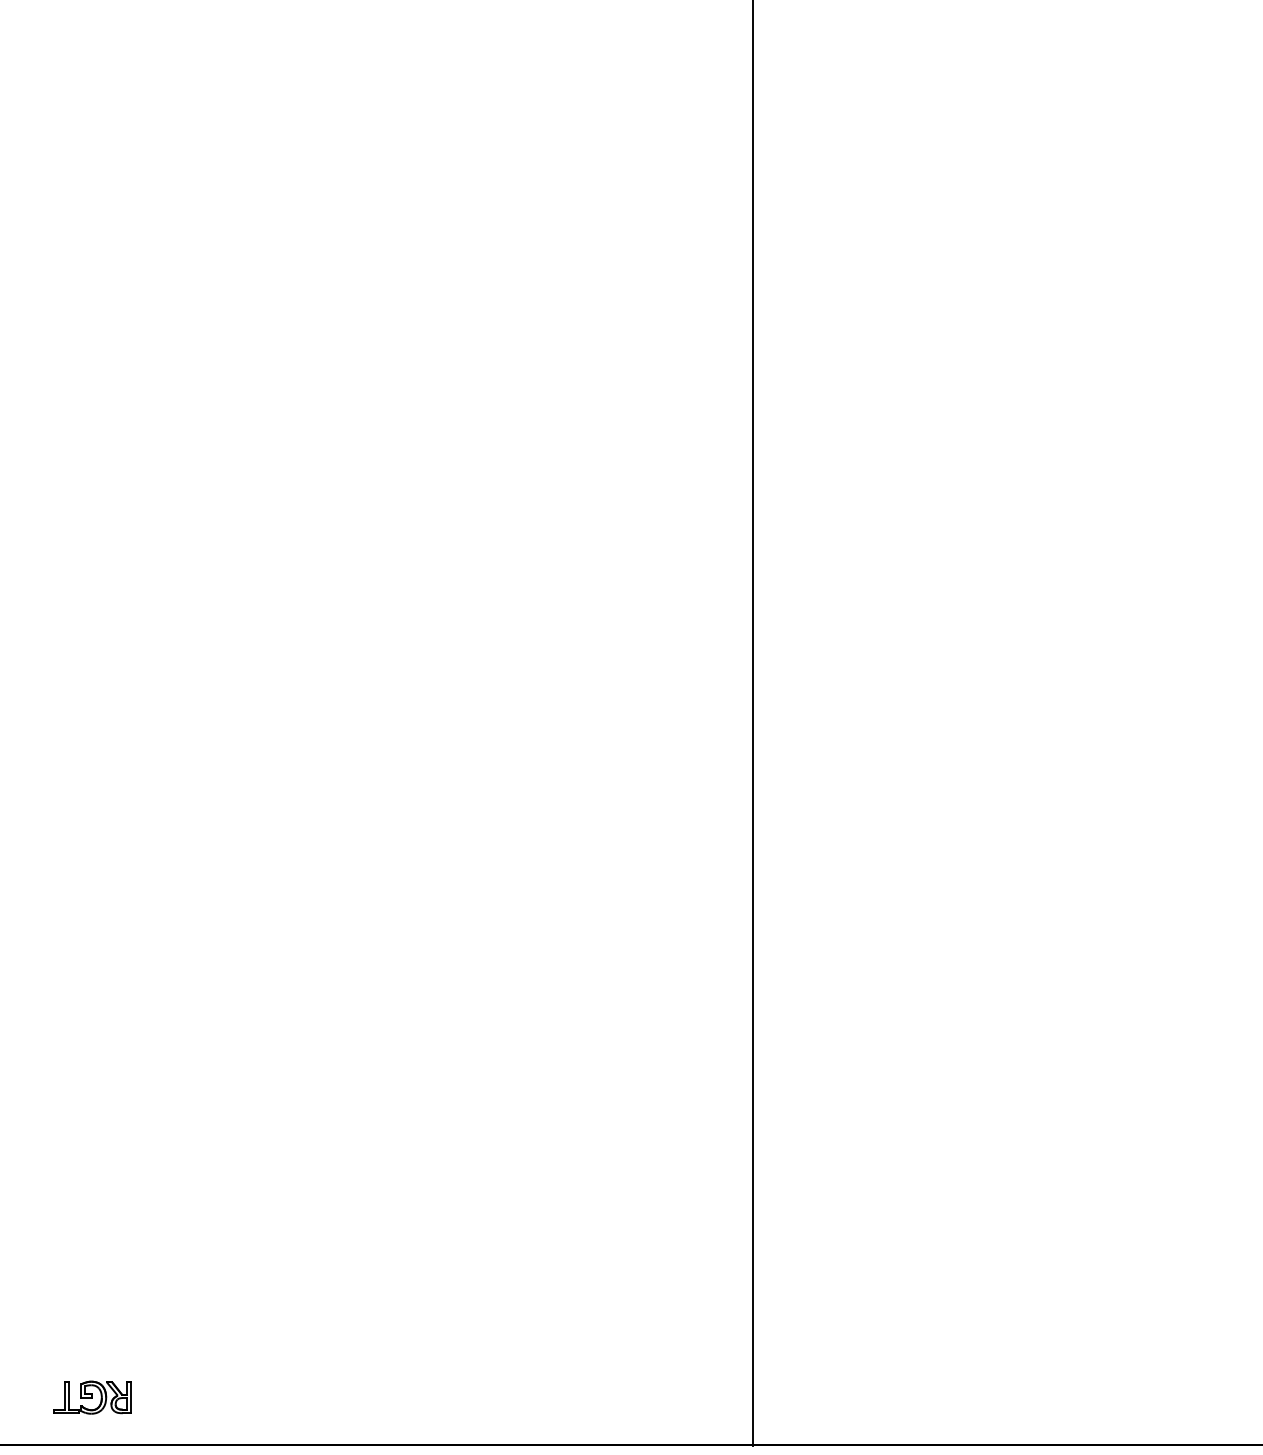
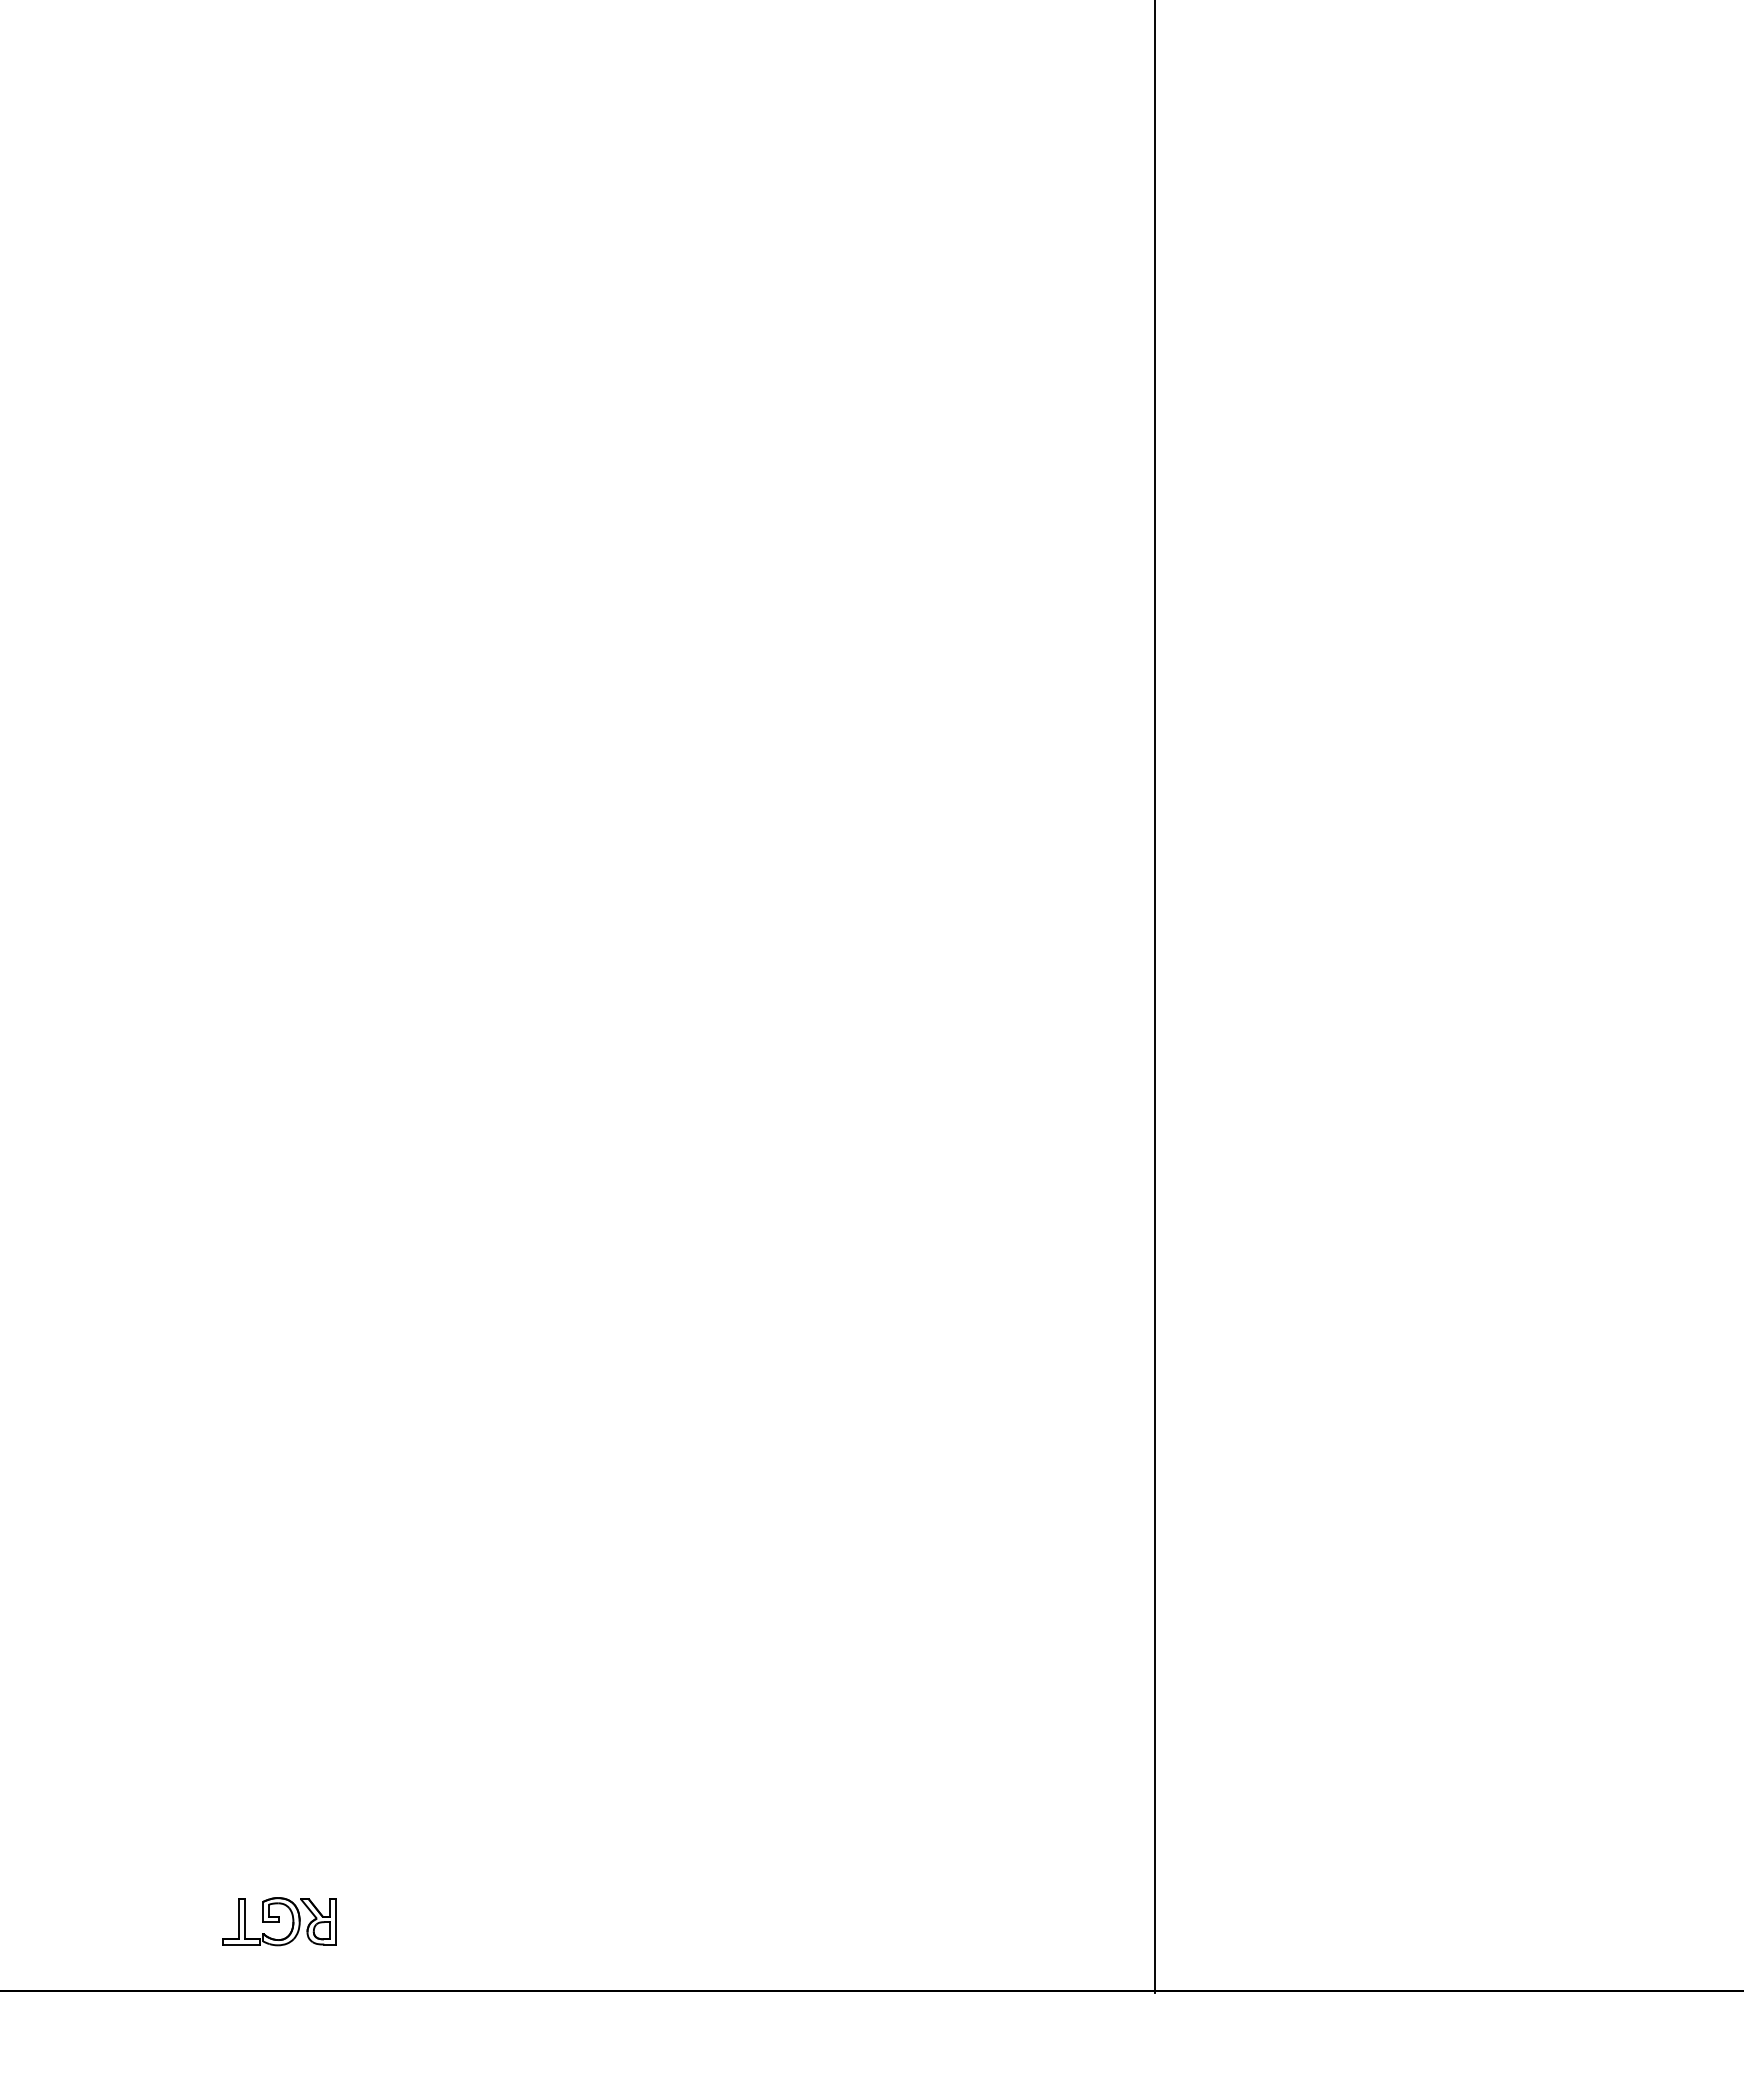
part: (92, 1397) -> (279, 1921), moved

